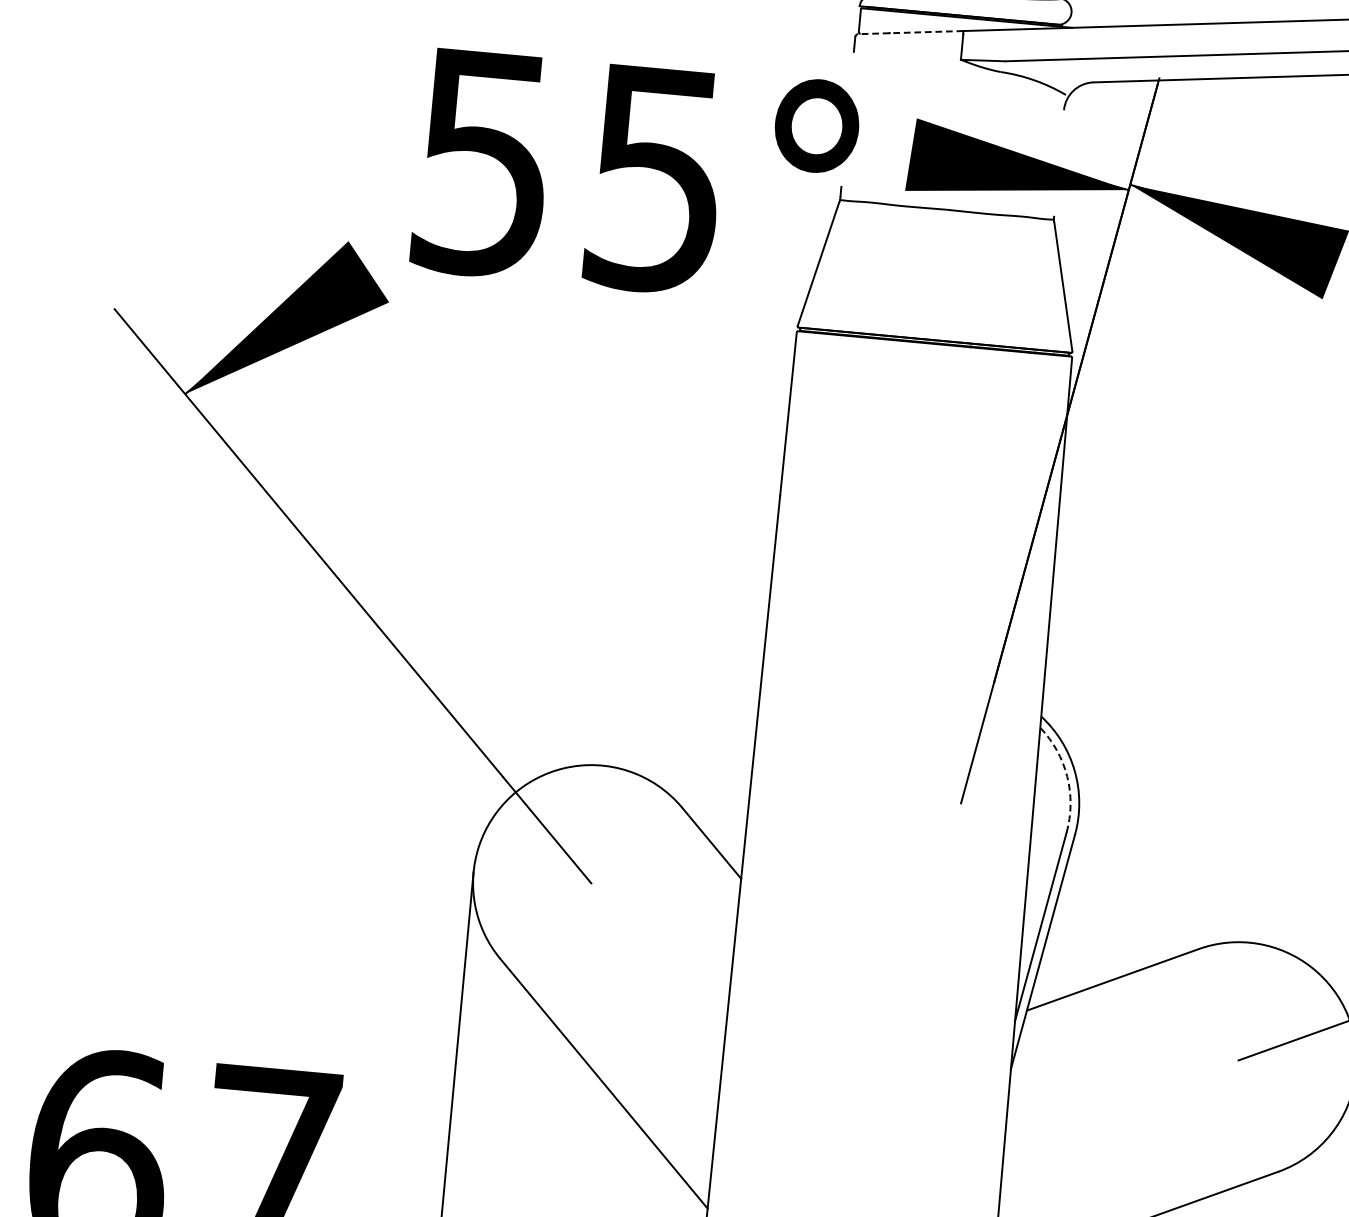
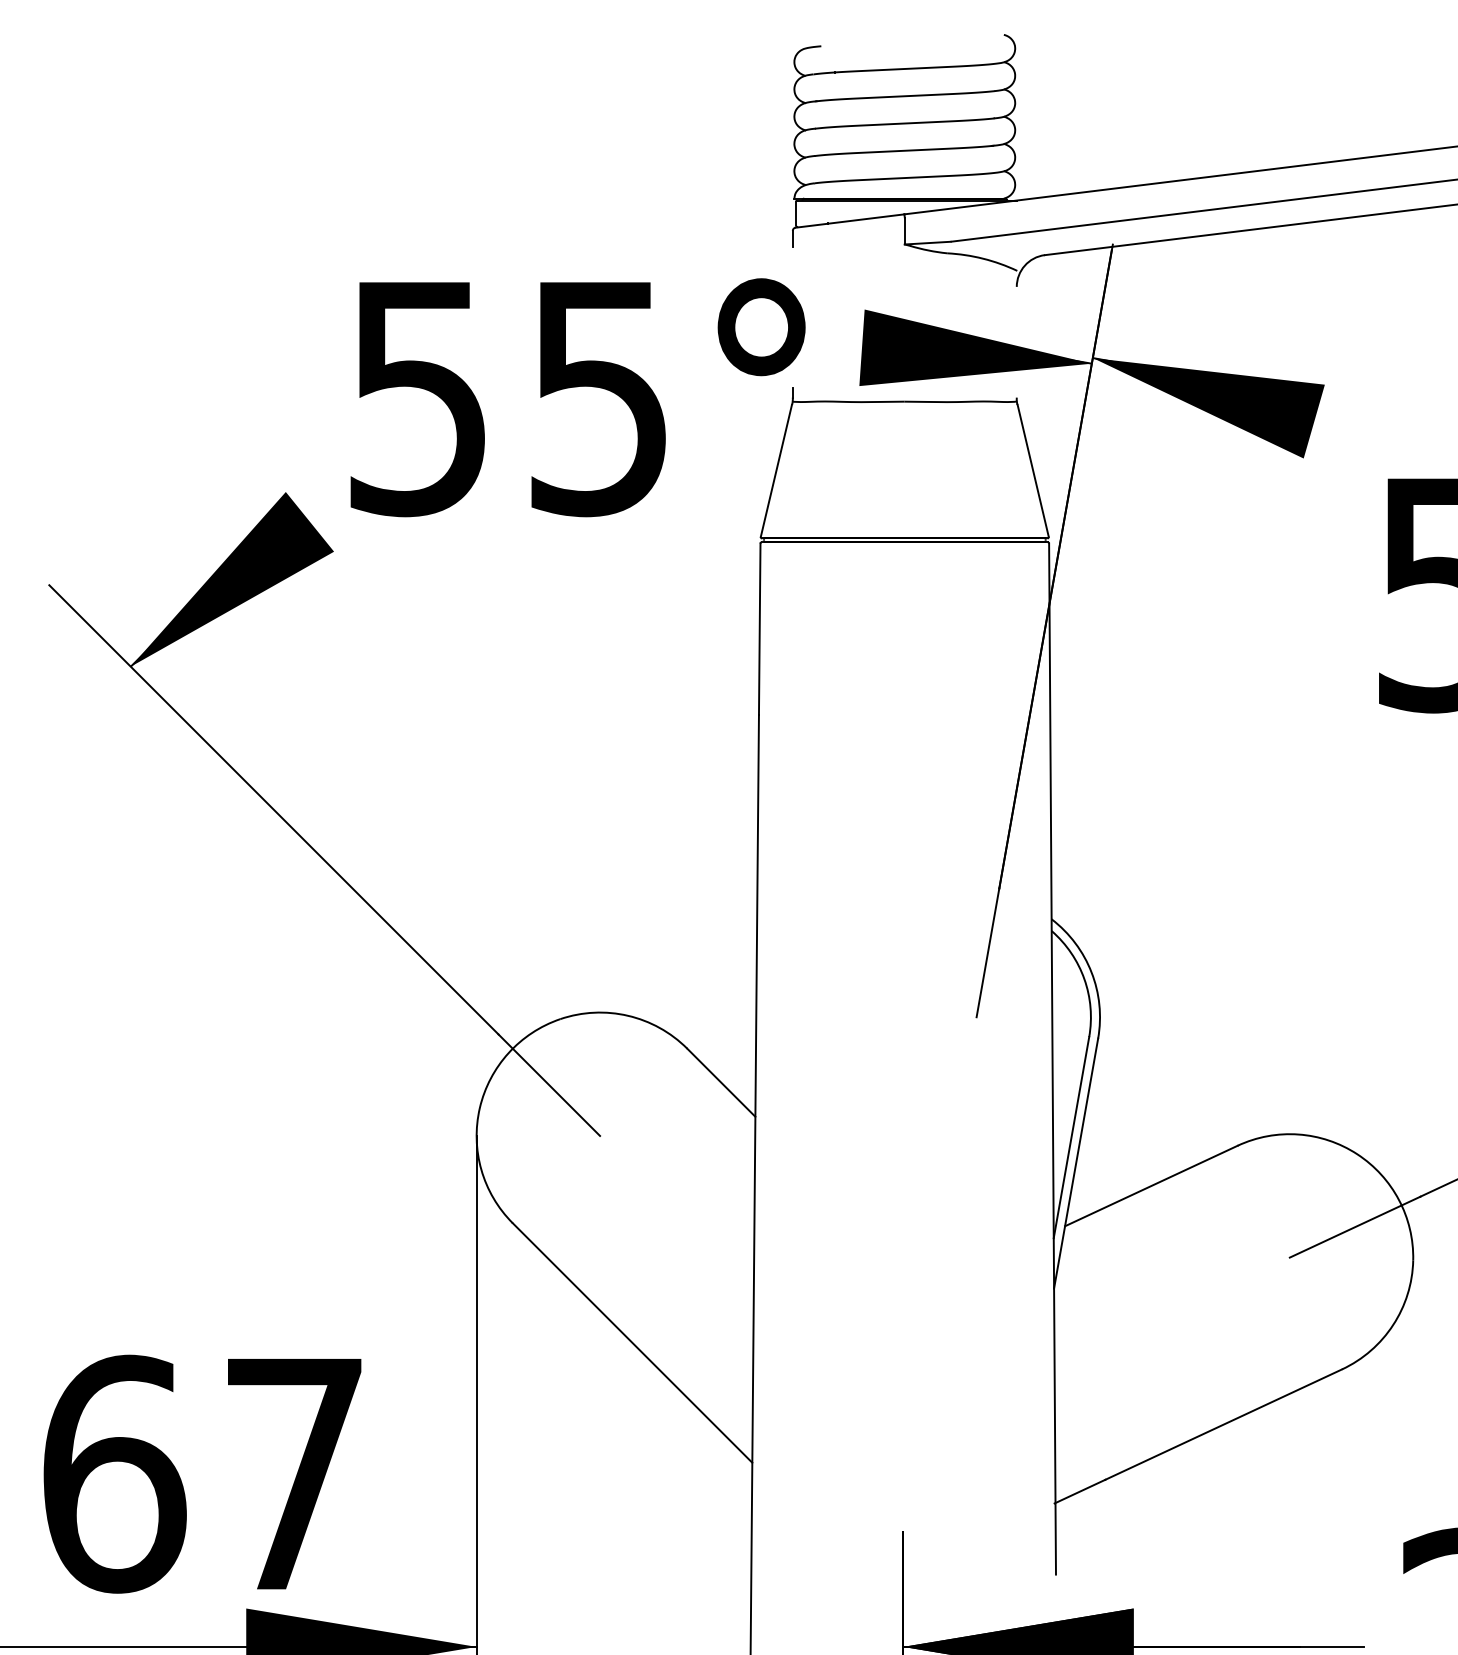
line: (911, 33) -> (850, 221), dashed -> solid
arc: (1067, 776) -> (1084, 979), dashed -> solid

